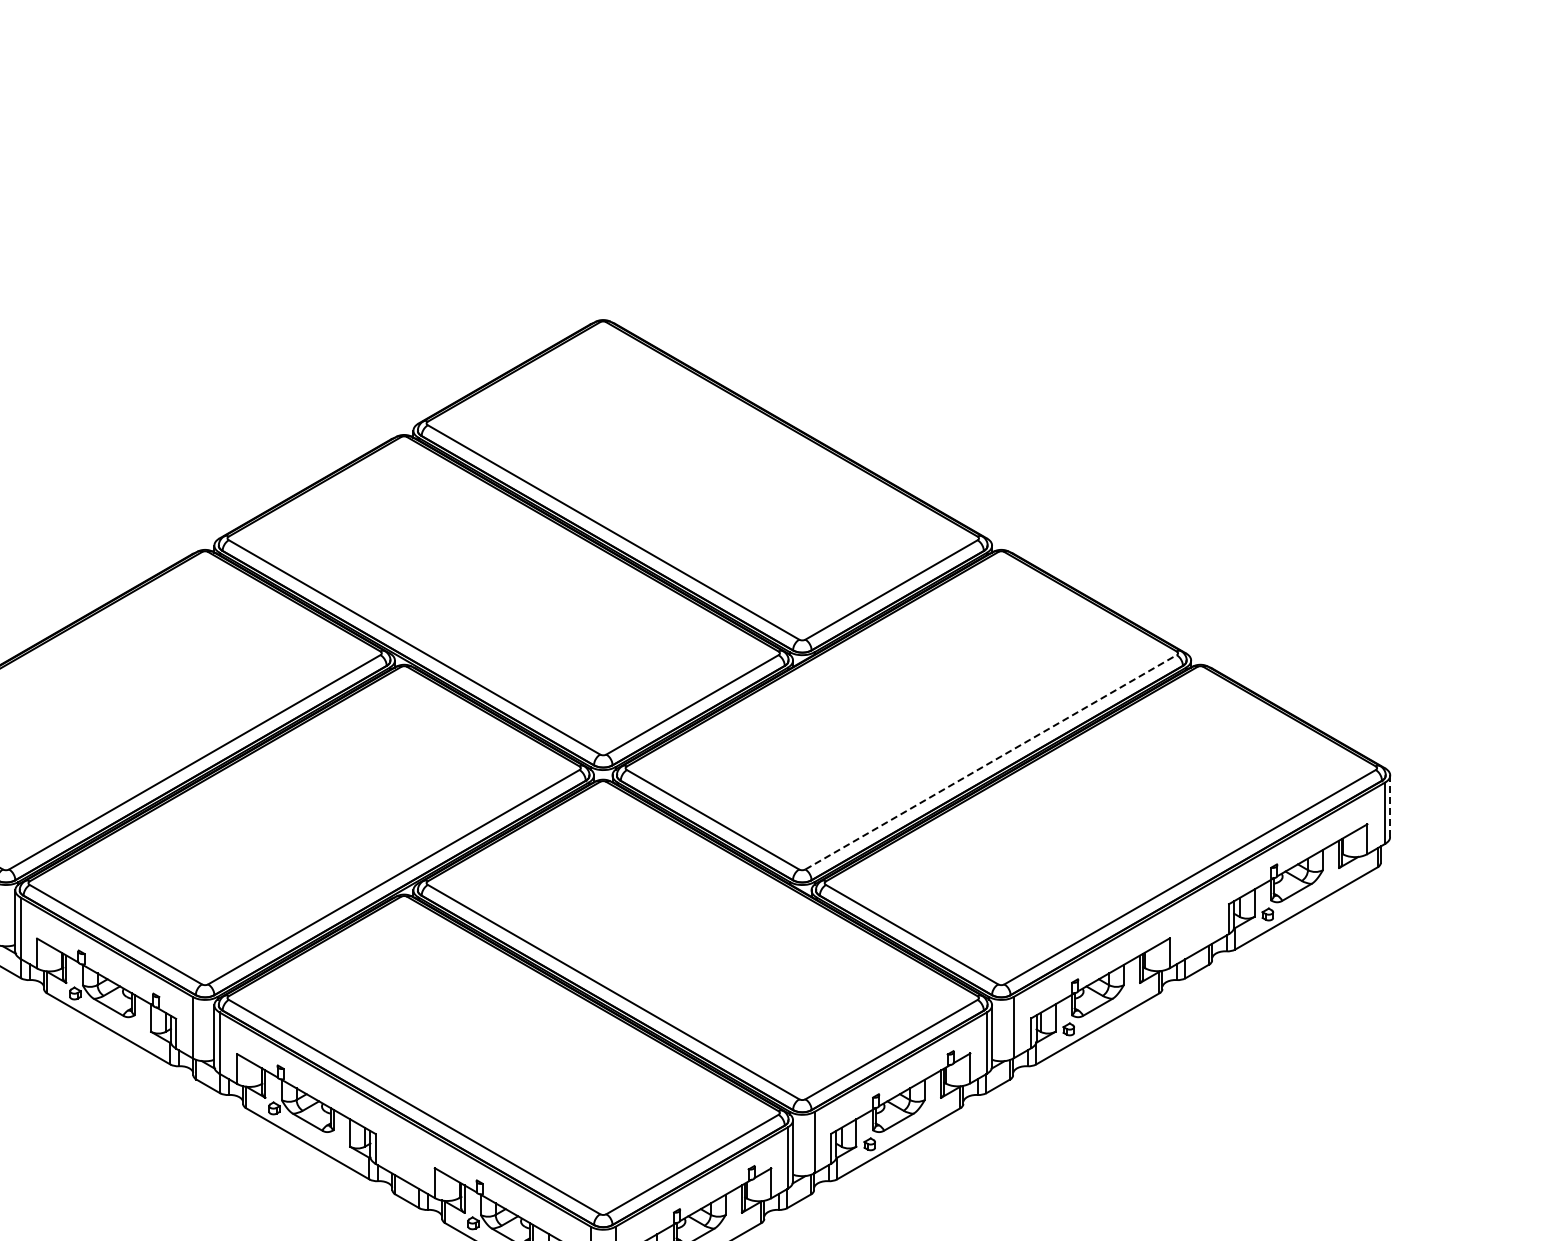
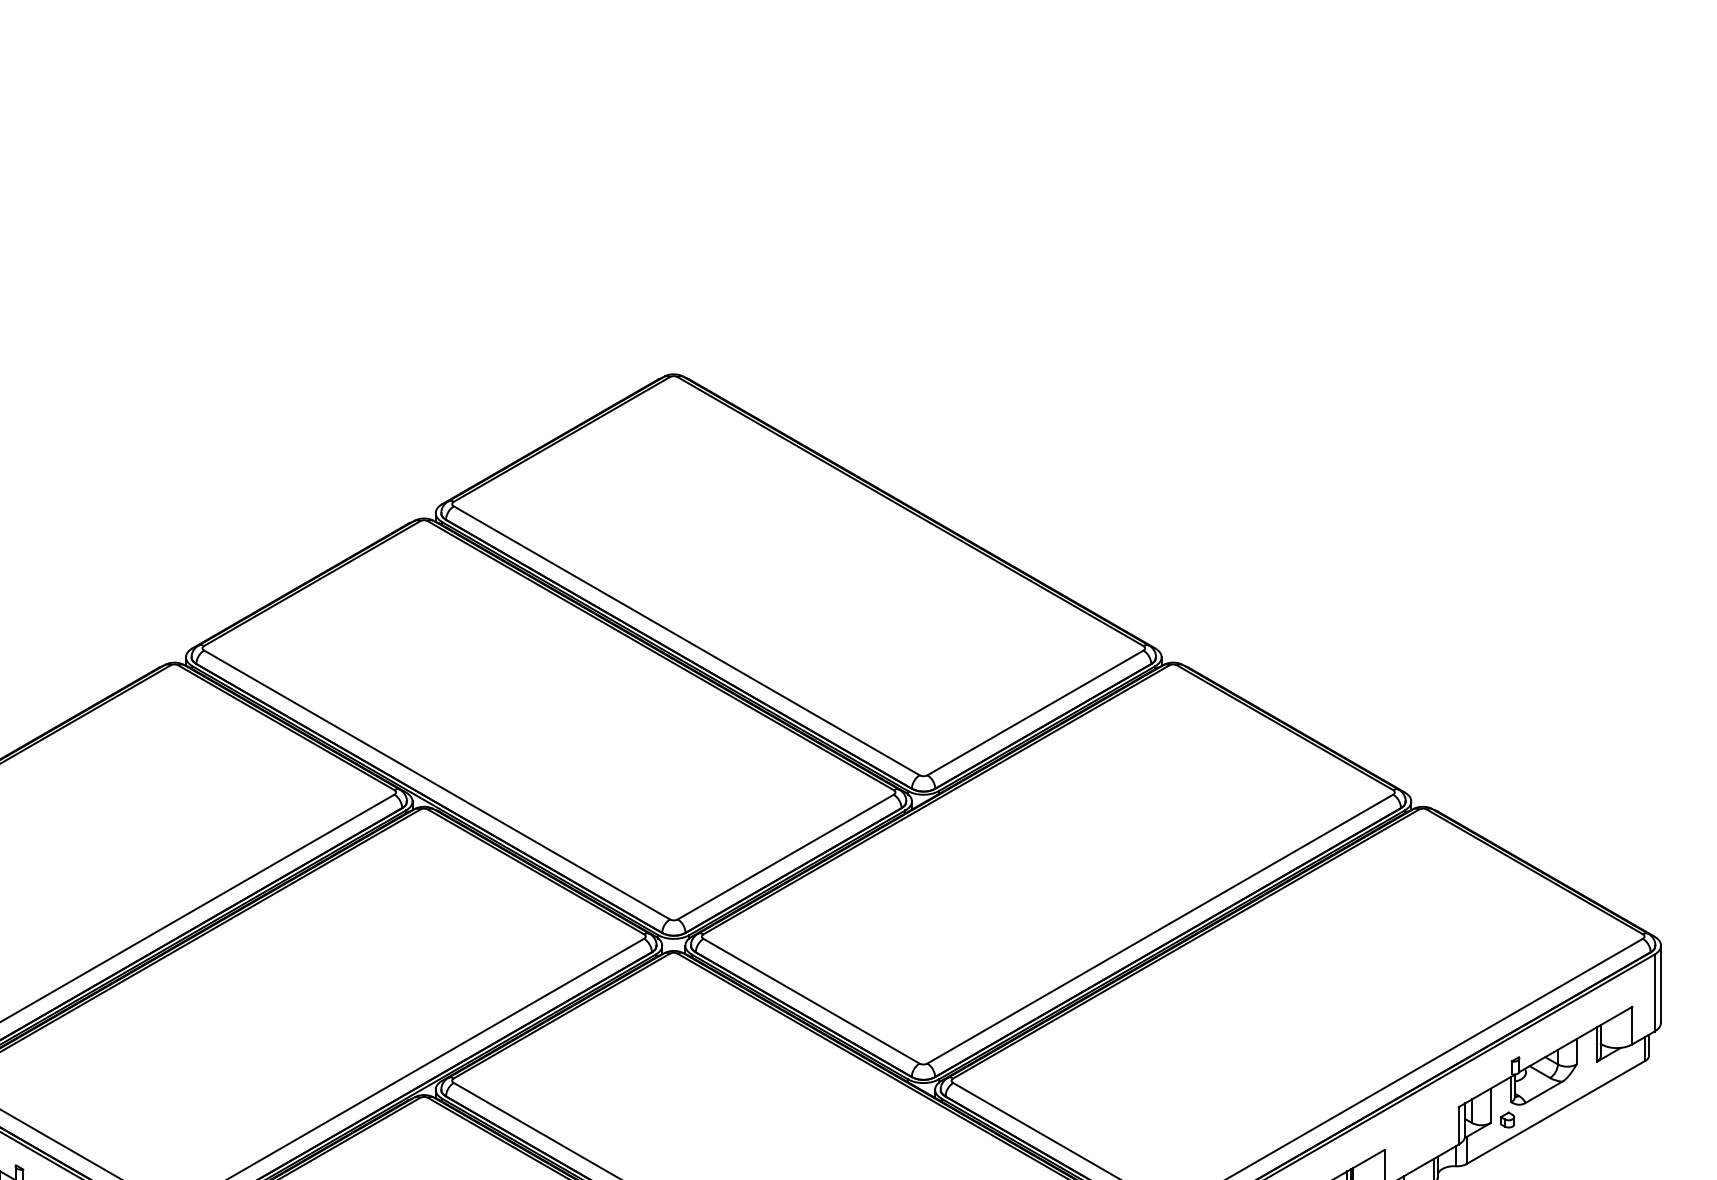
line: (991, 762) -> (1160, 929), dashed -> solid
line: (1390, 806) -> (1661, 984), dashed -> solid

